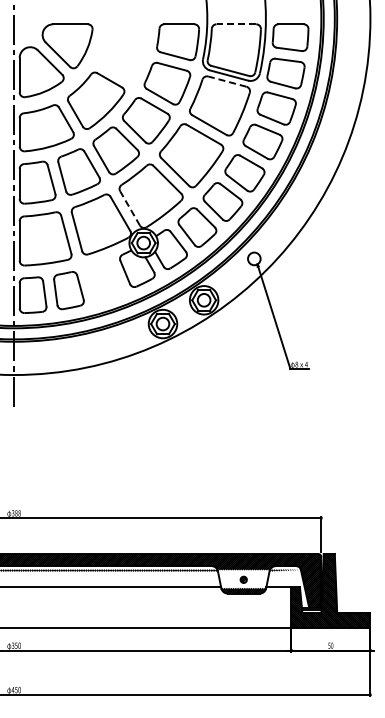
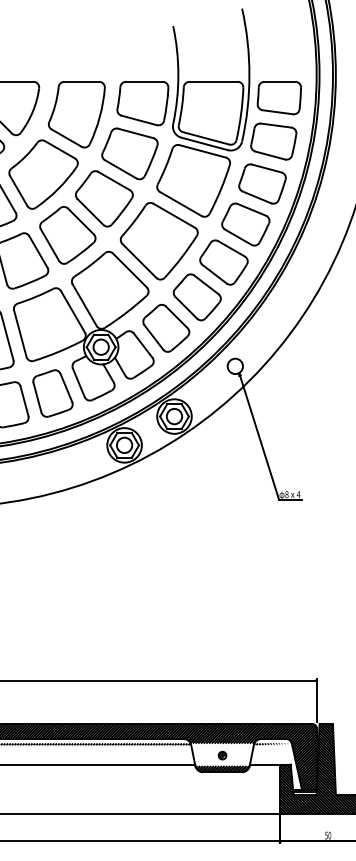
line: (236, 24) -> (213, 82), dashed -> solid
part: (123, 51) -> (76, 114), added
line: (227, 81) -> (202, 151), dashed -> solid
line: (130, 208) -> (85, 305), dashed -> solid
part: (103, 281) -> (52, 393), added

